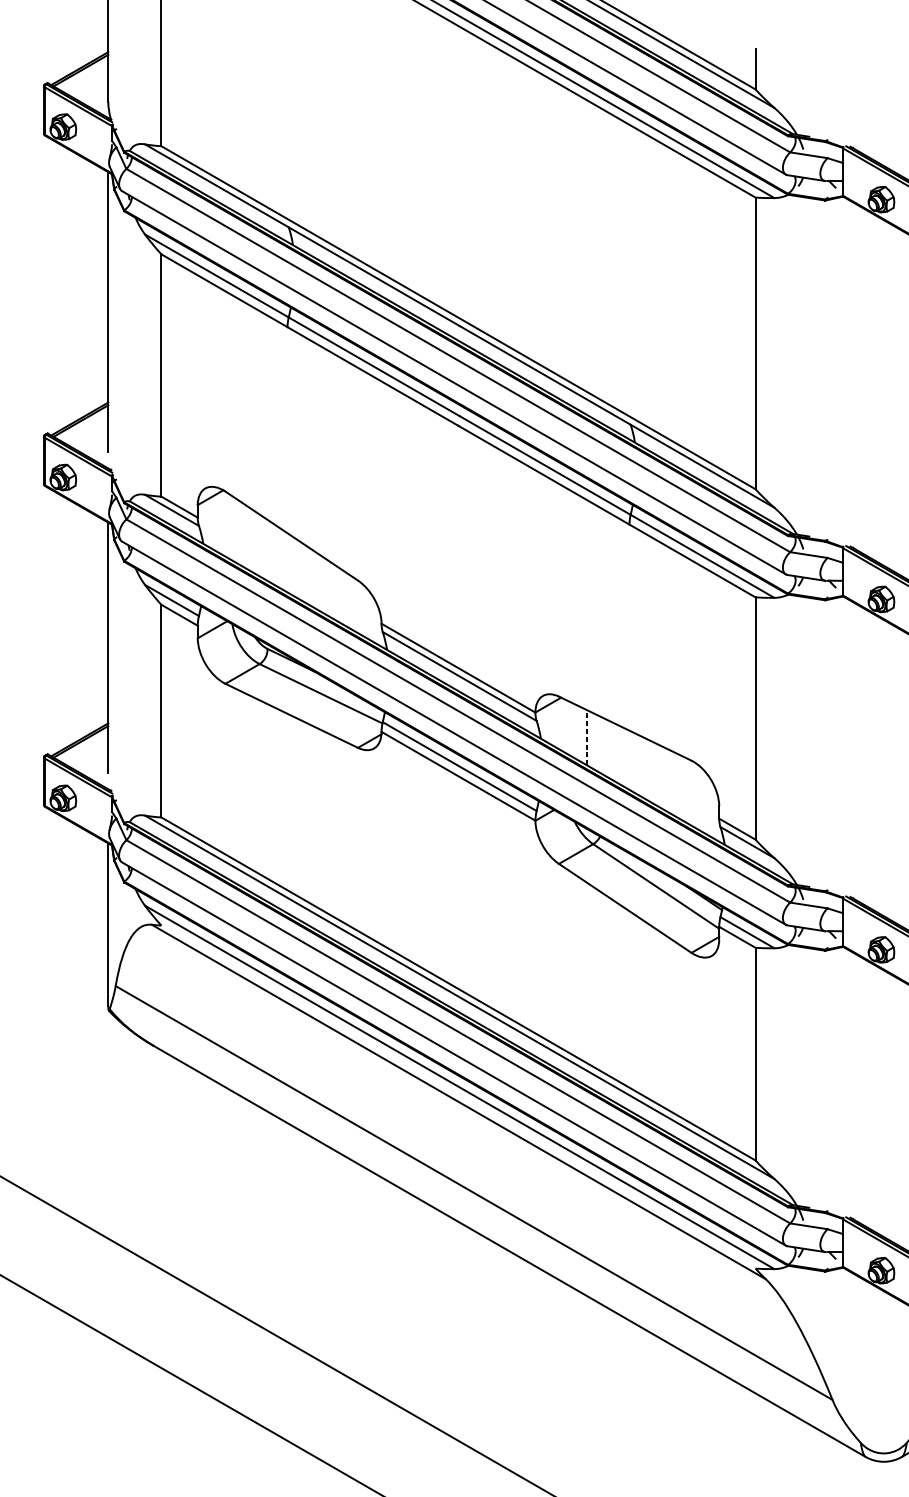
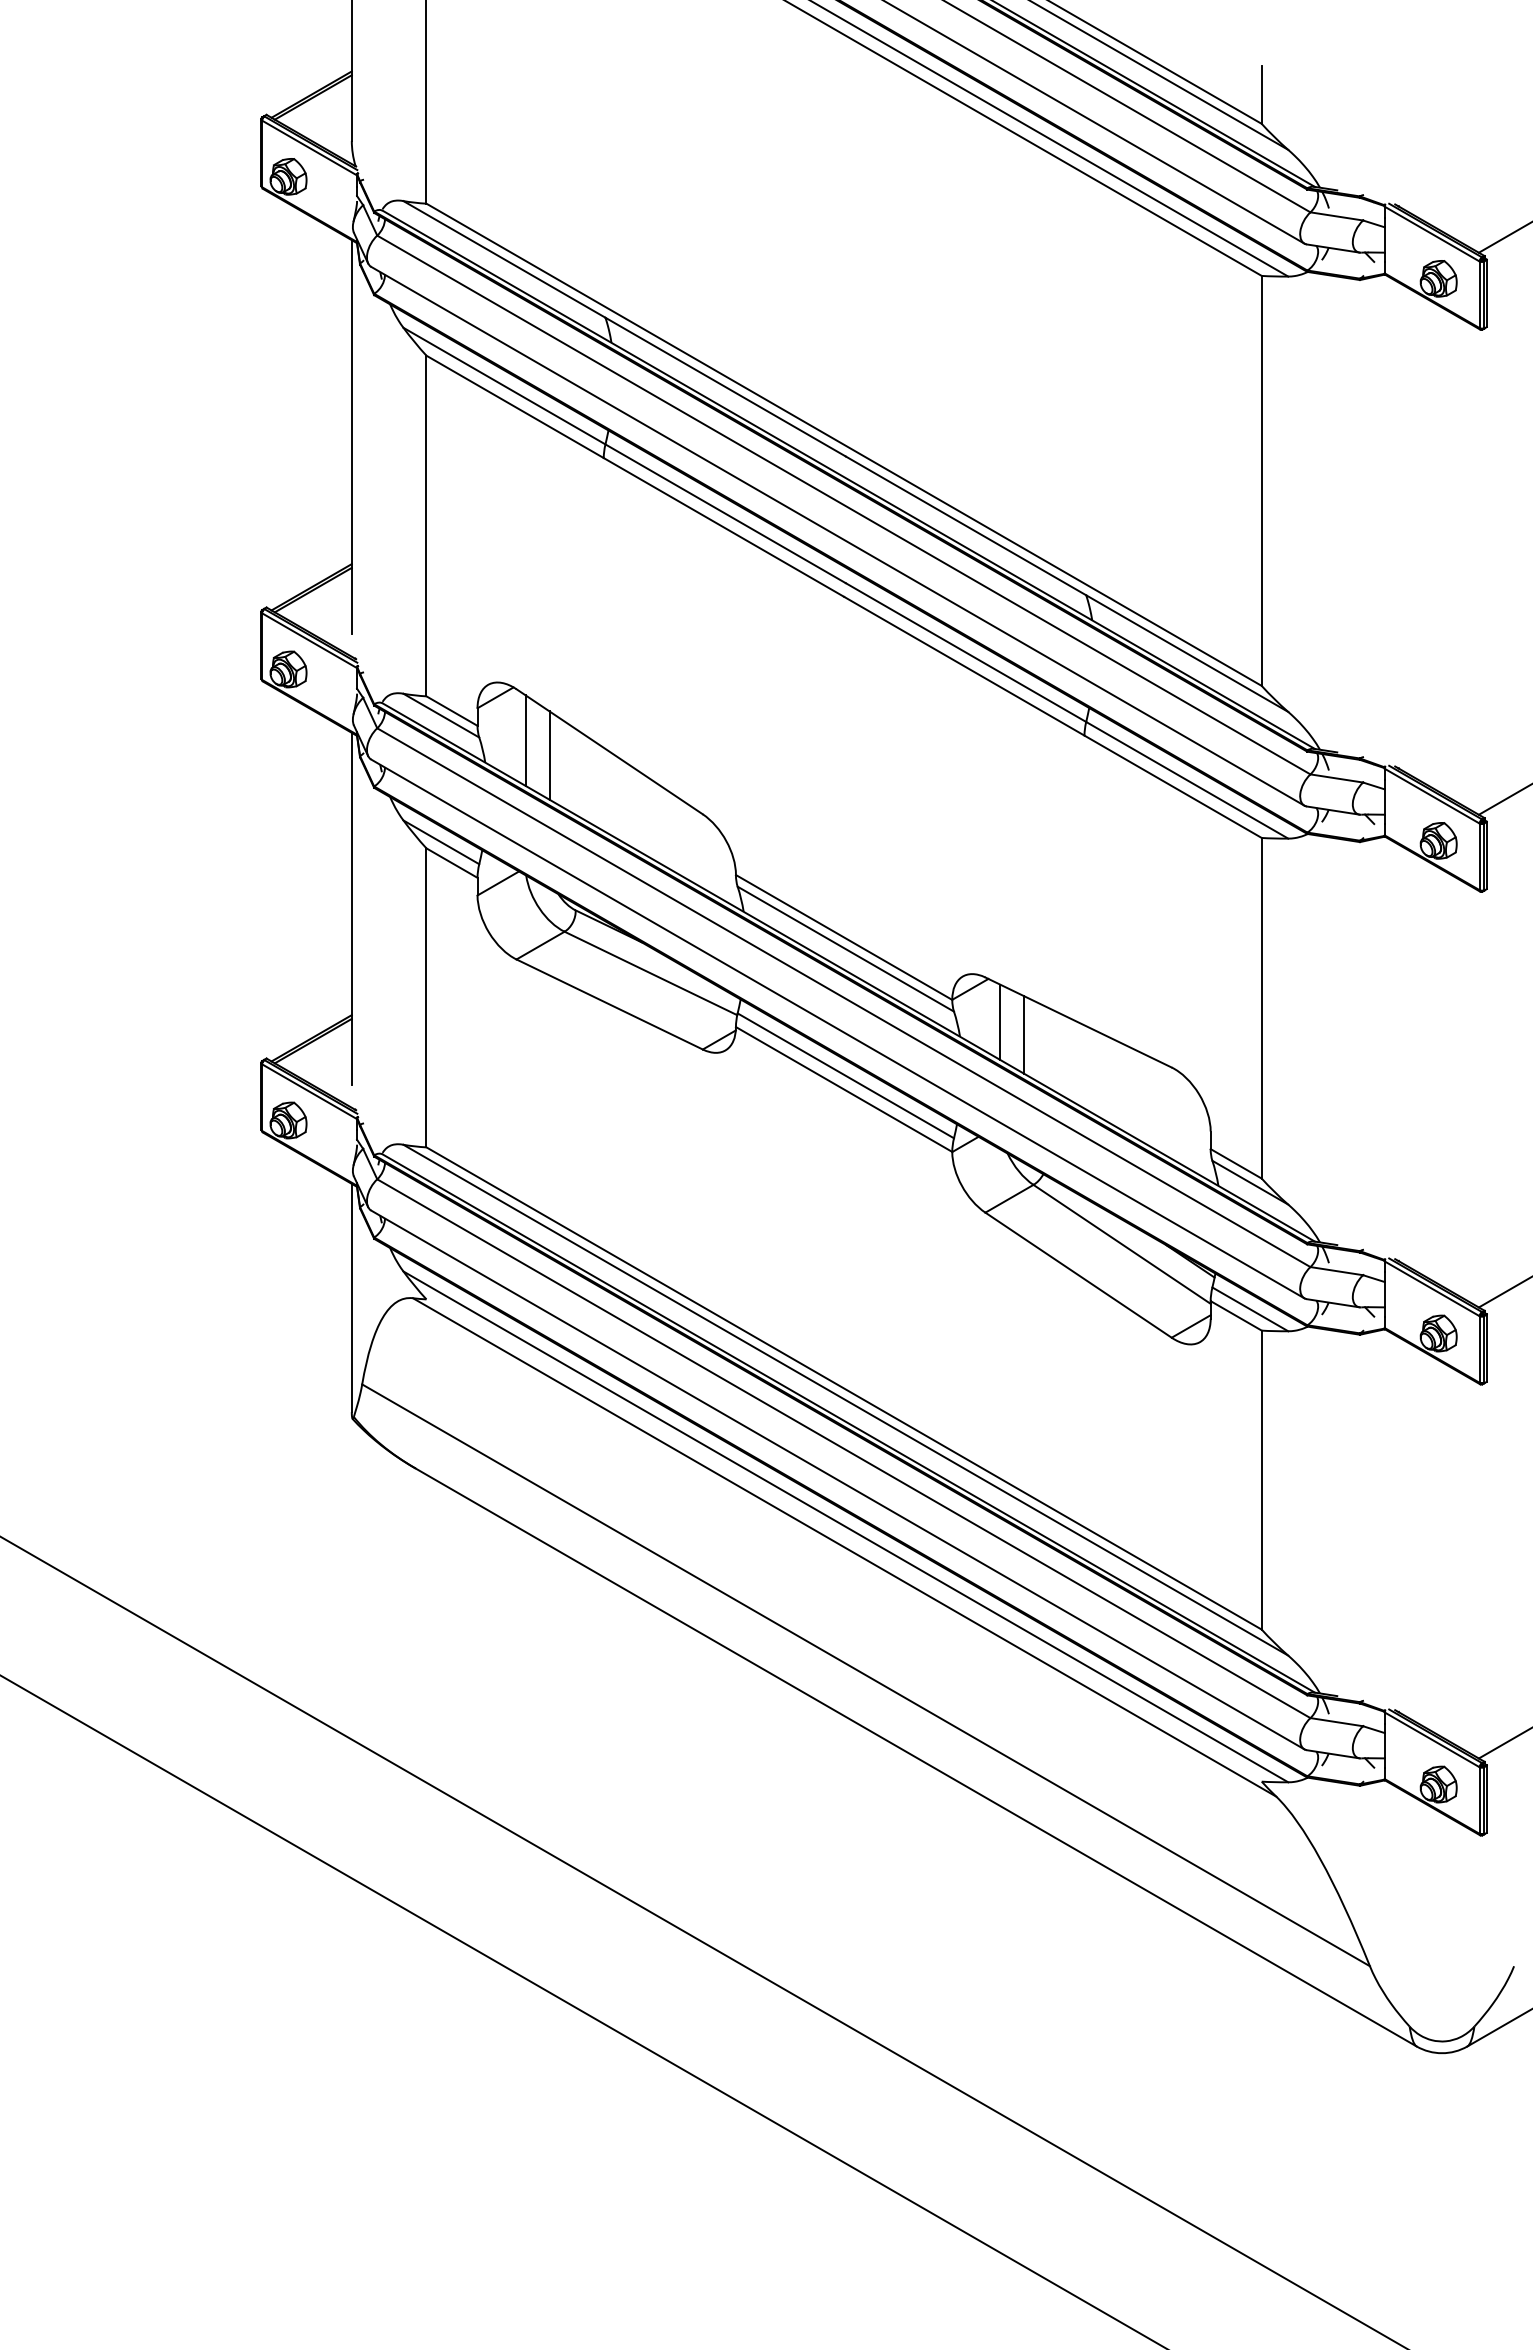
line: (231, 528) -> (525, 740), added
line: (248, 538) -> (549, 755), added
line: (569, 728) -> (1000, 1022), added
line: (586, 737) -> (1024, 1035), dashed -> solid

